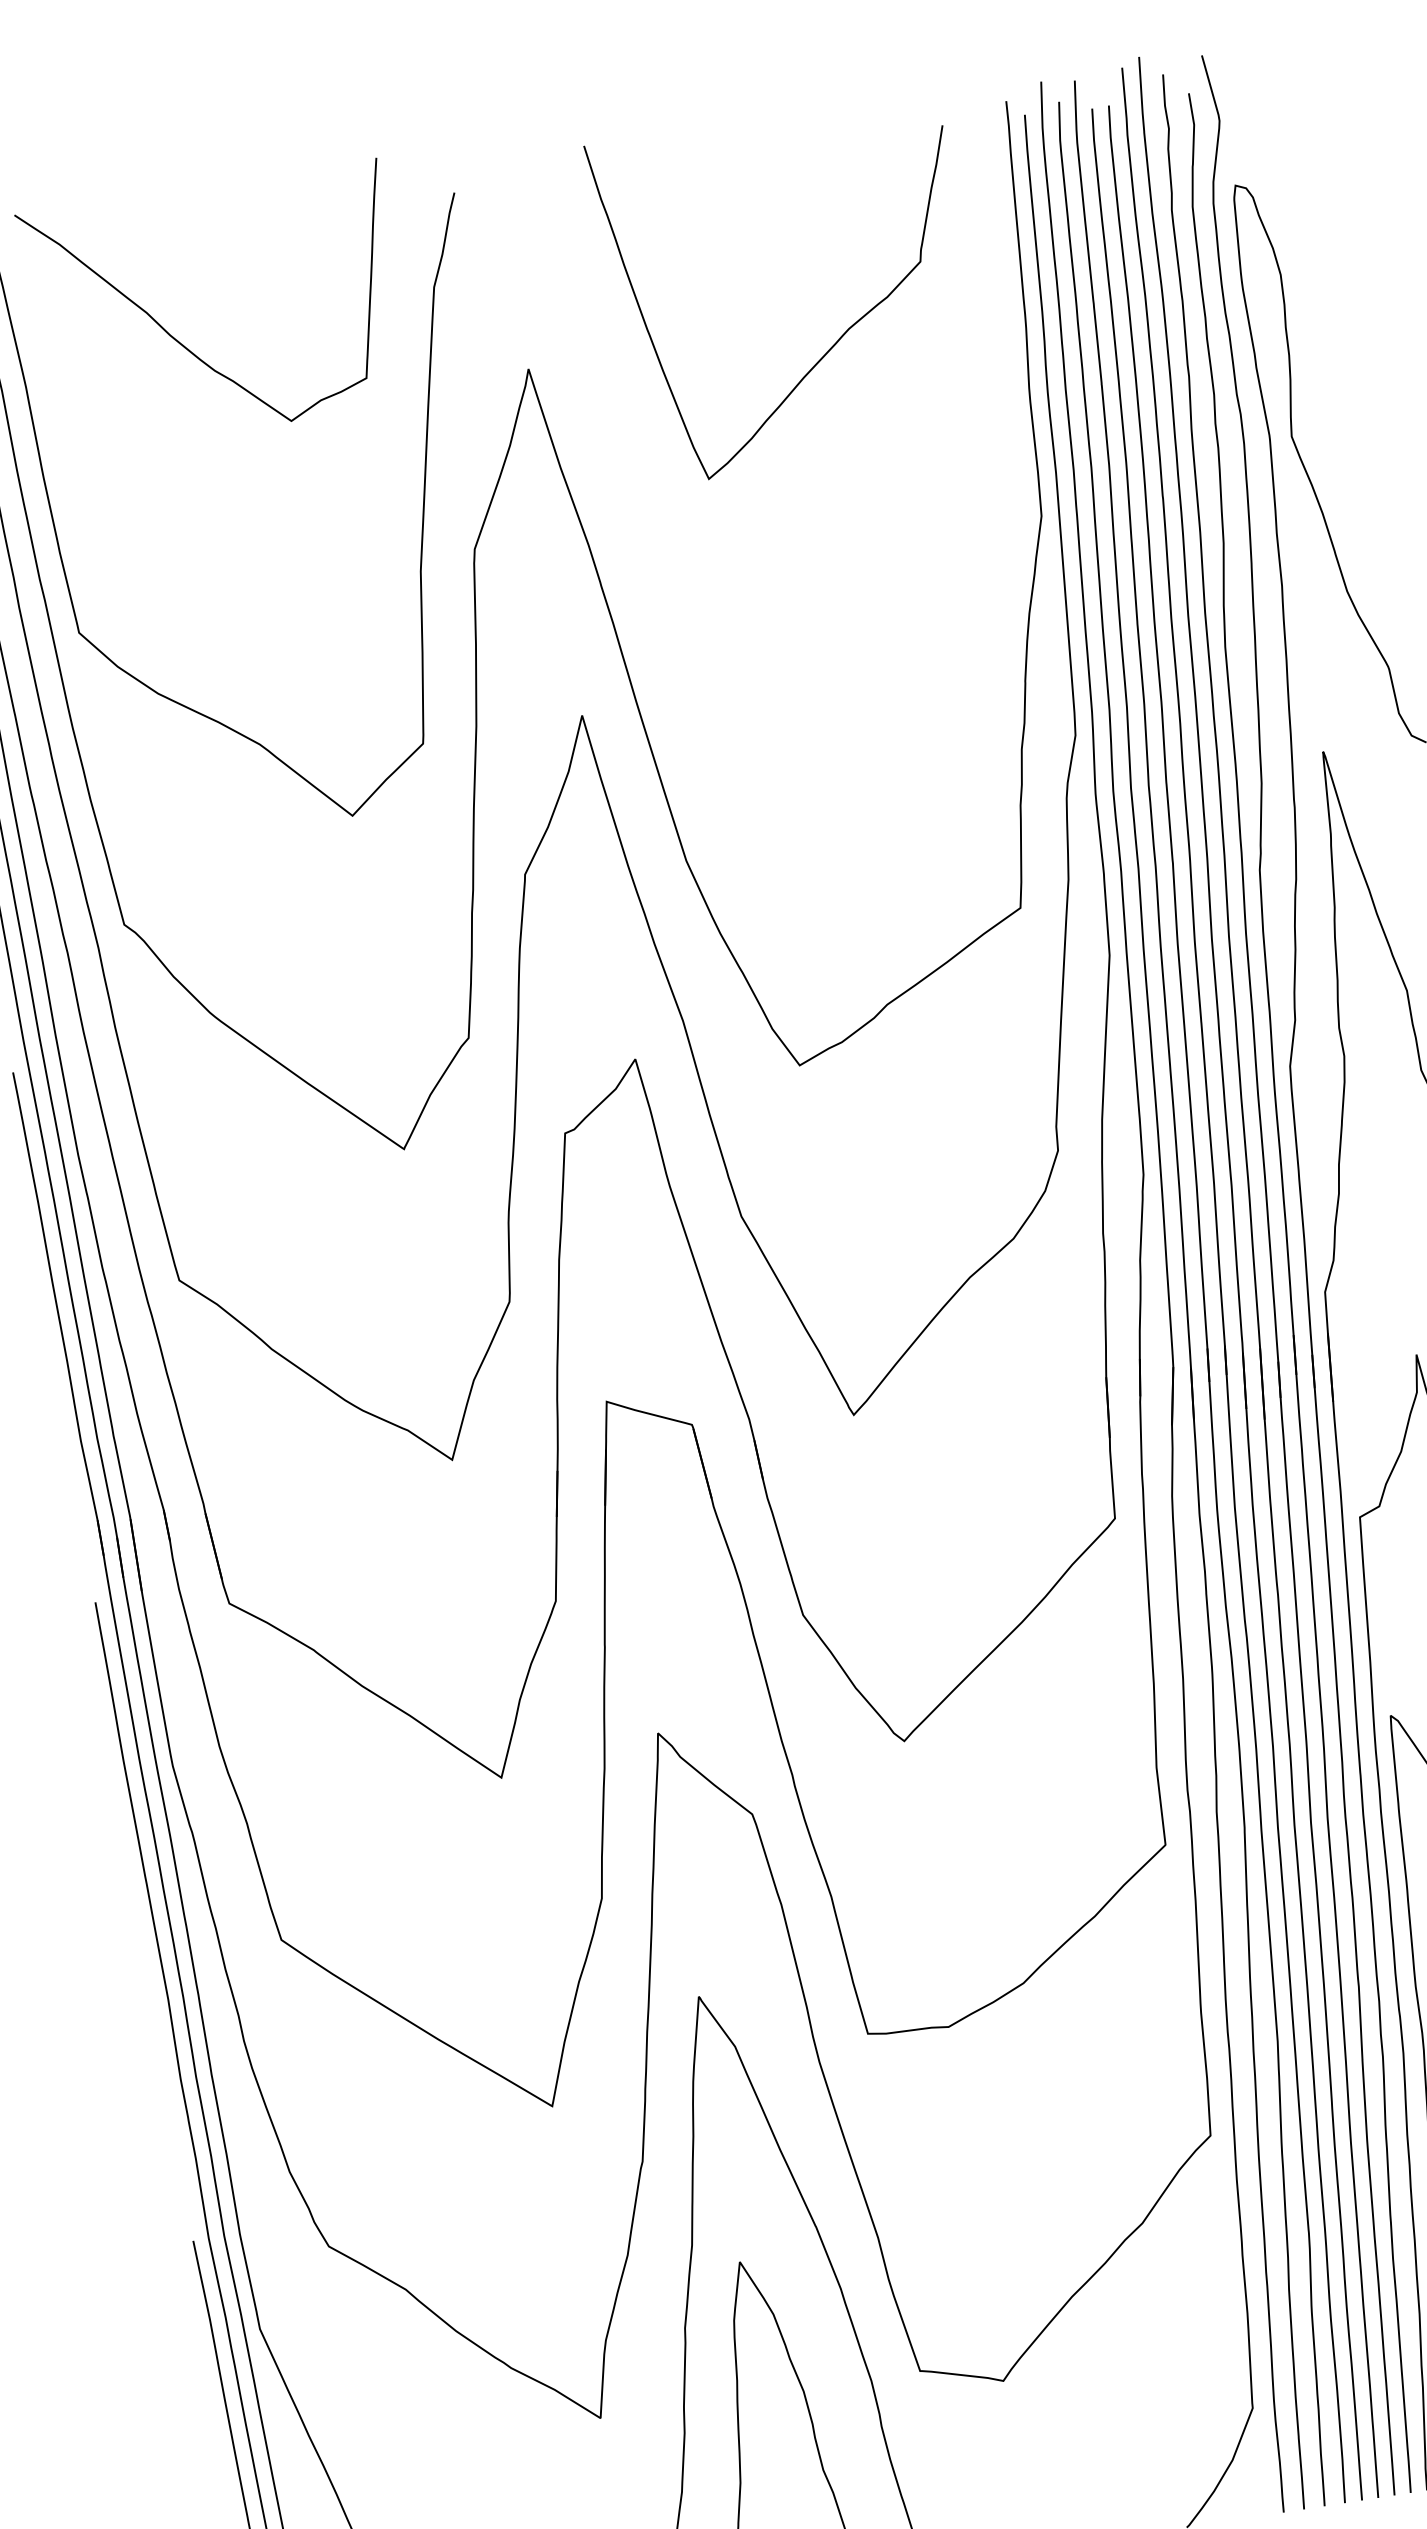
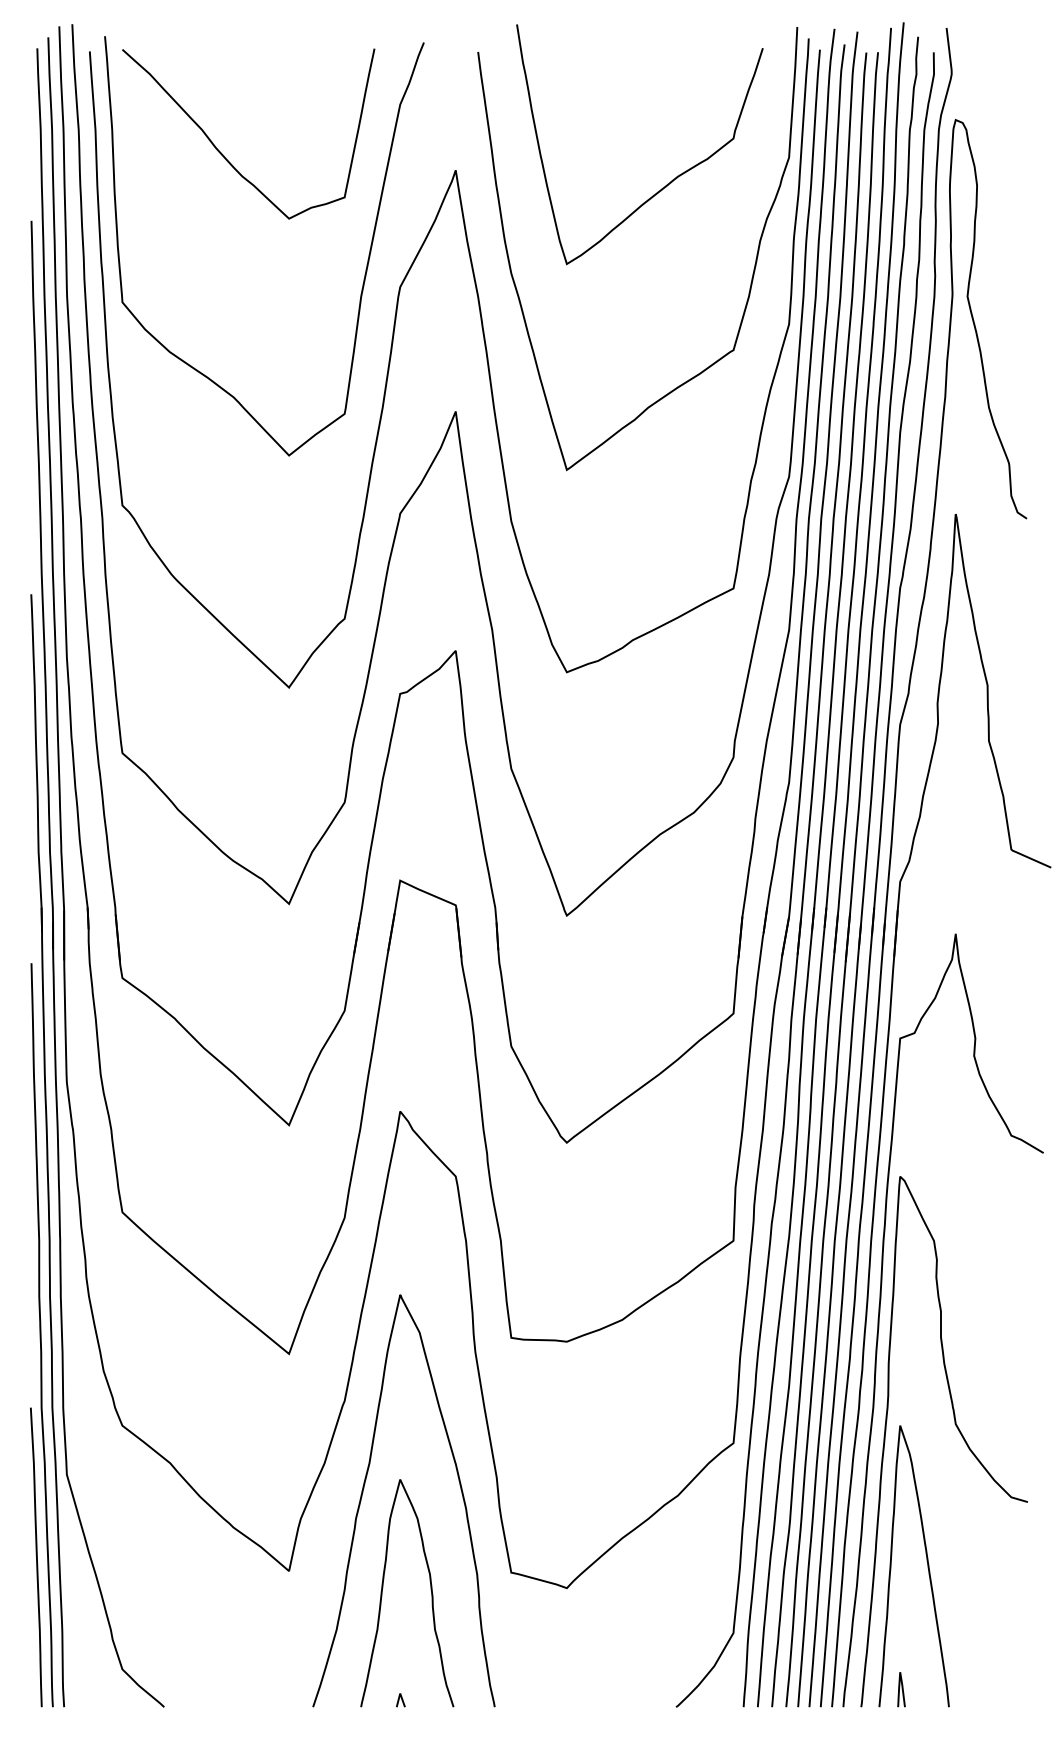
curve: (184, 344) -> (224, 155), moved
curve: (977, 451) -> (752, 273), added

